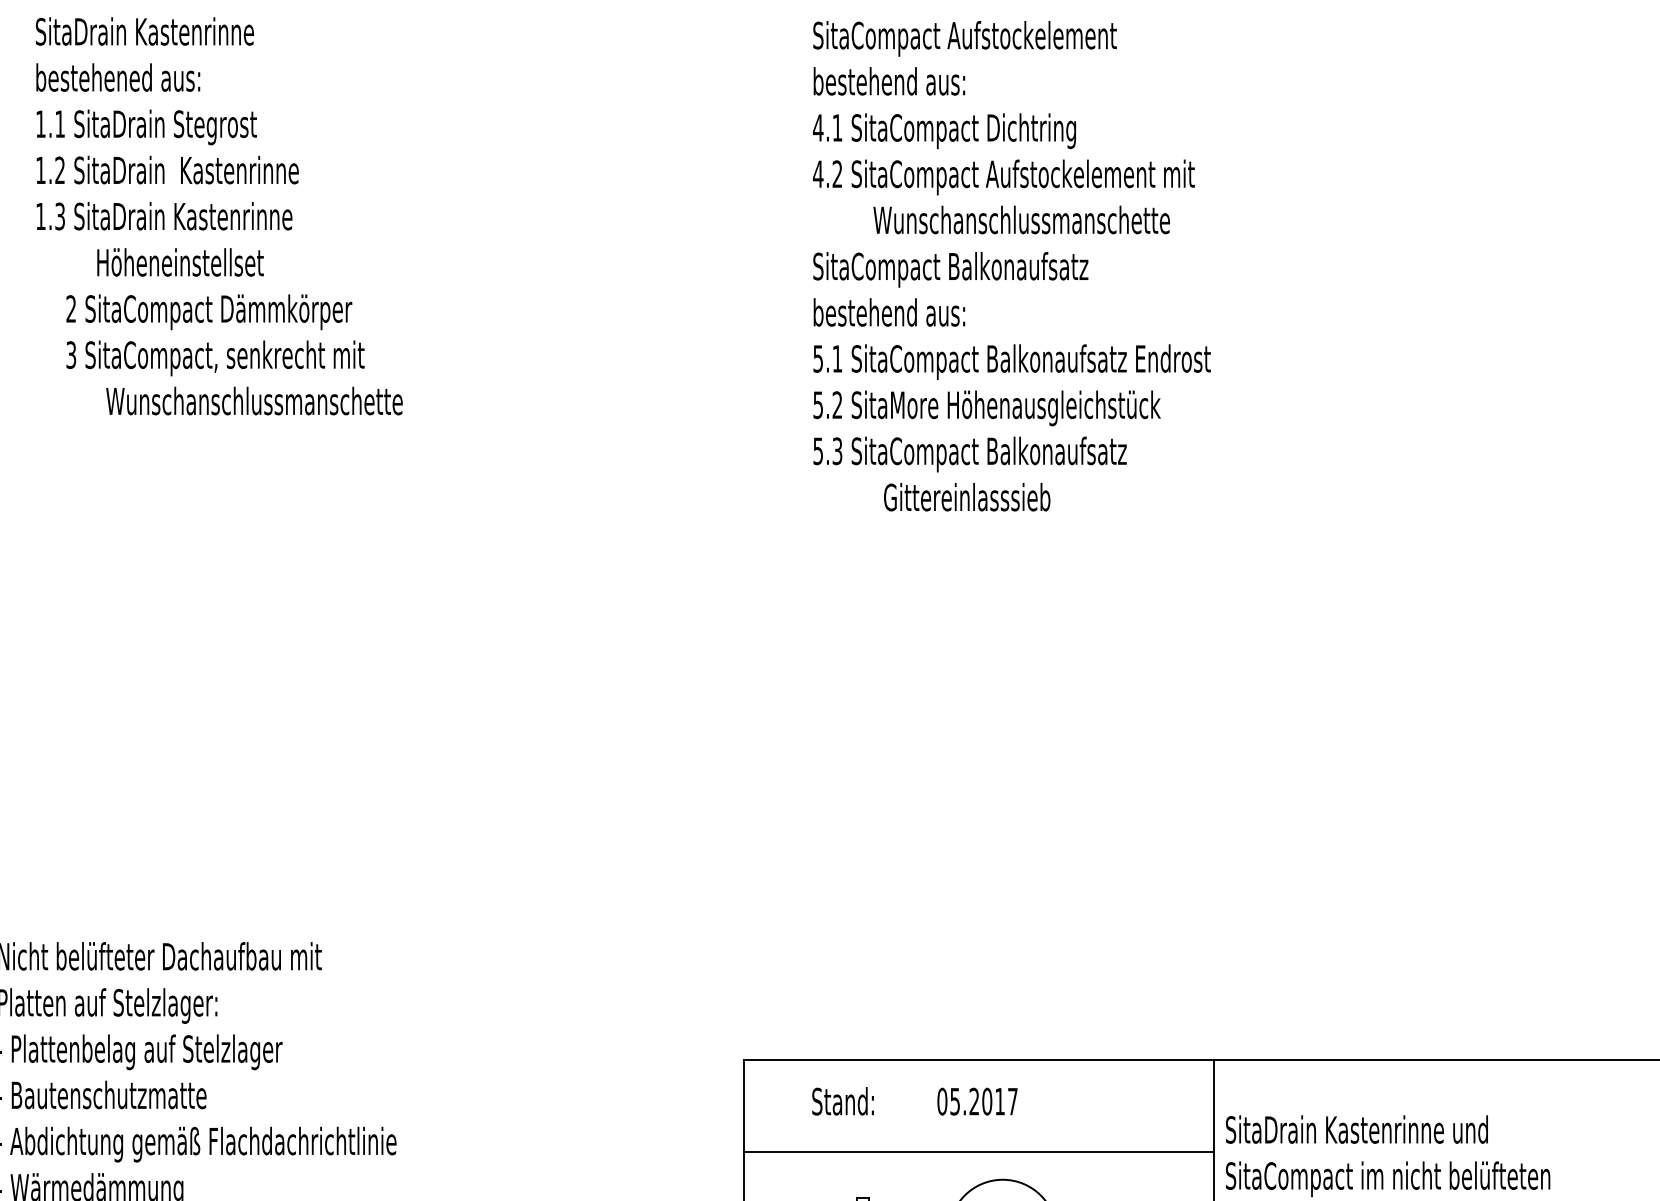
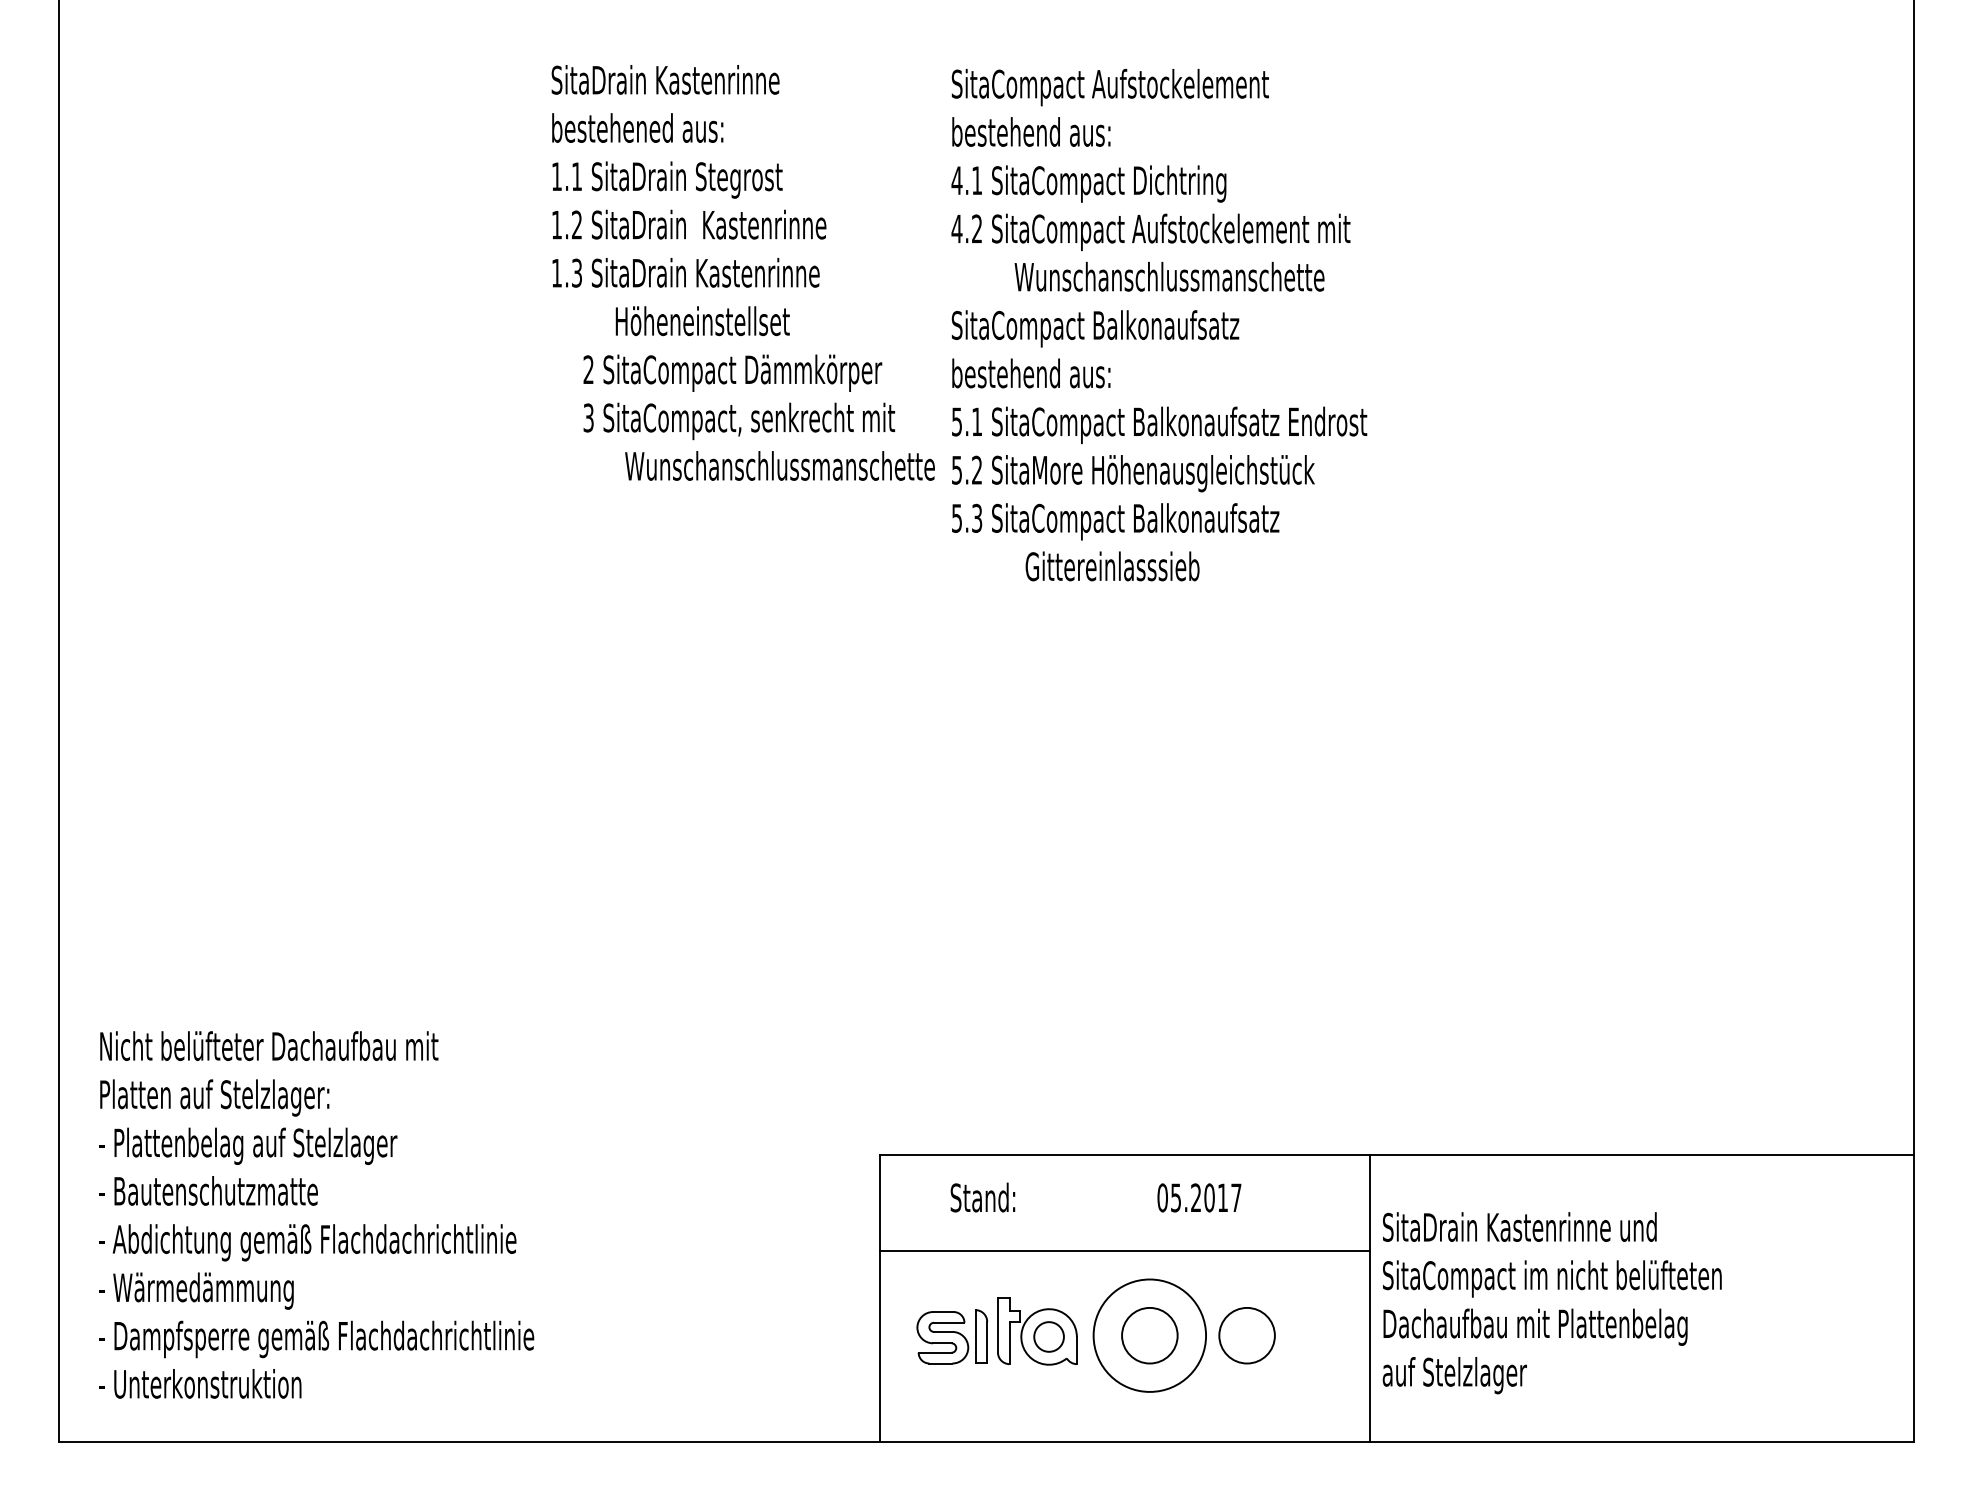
text: (218, 215) -> (742, 272), moved
text: (977, 1101) -> (1199, 1197), moved

